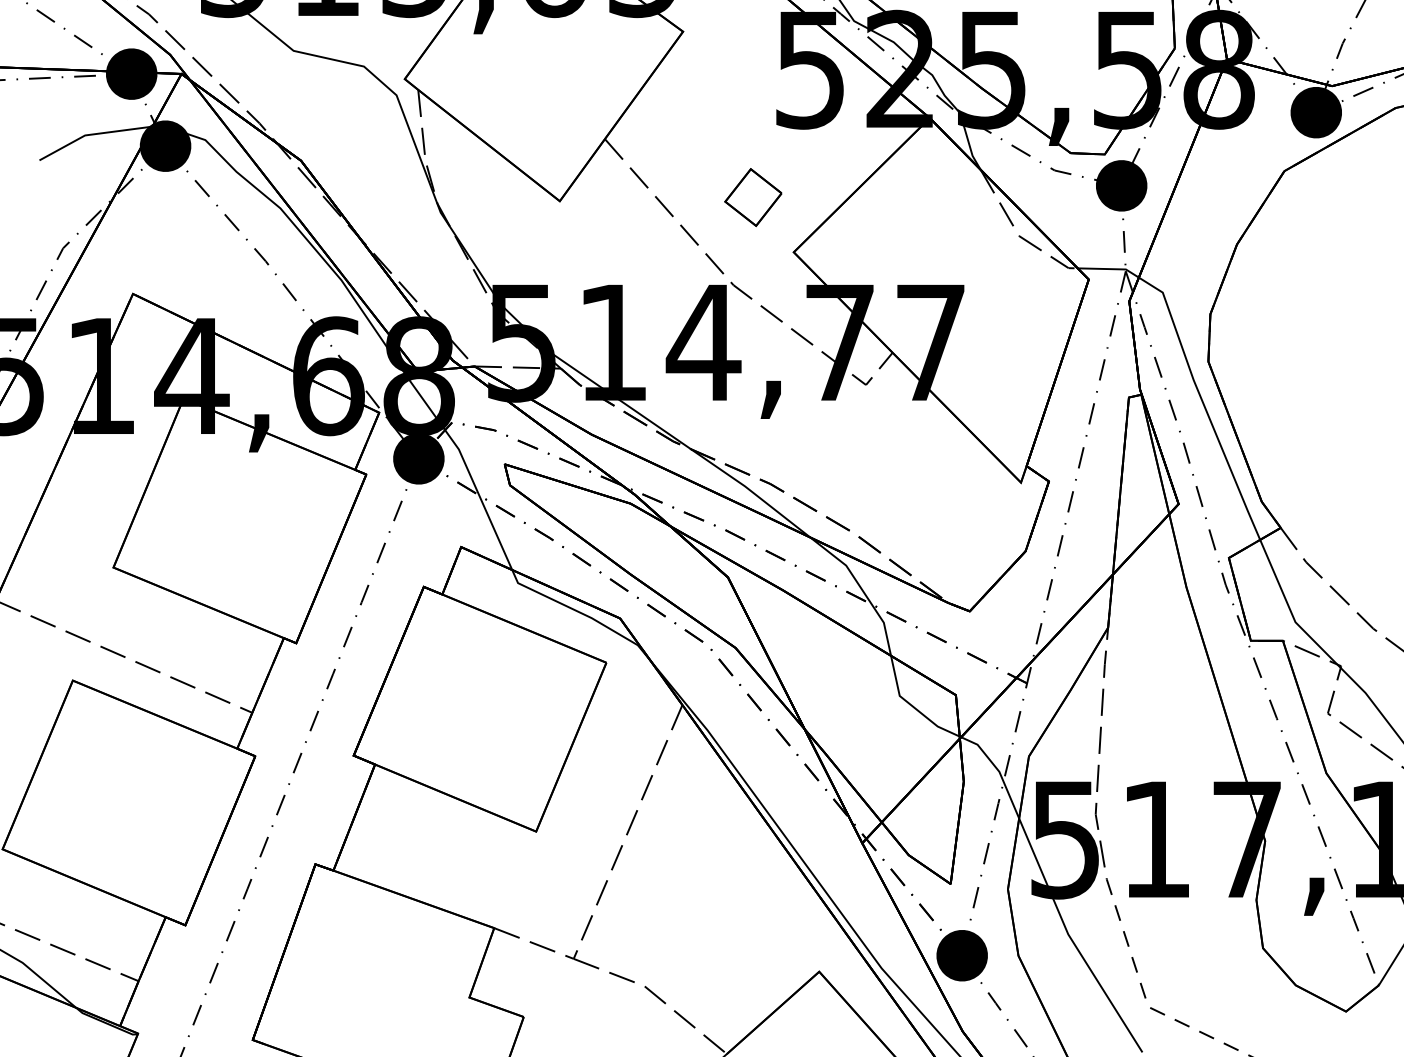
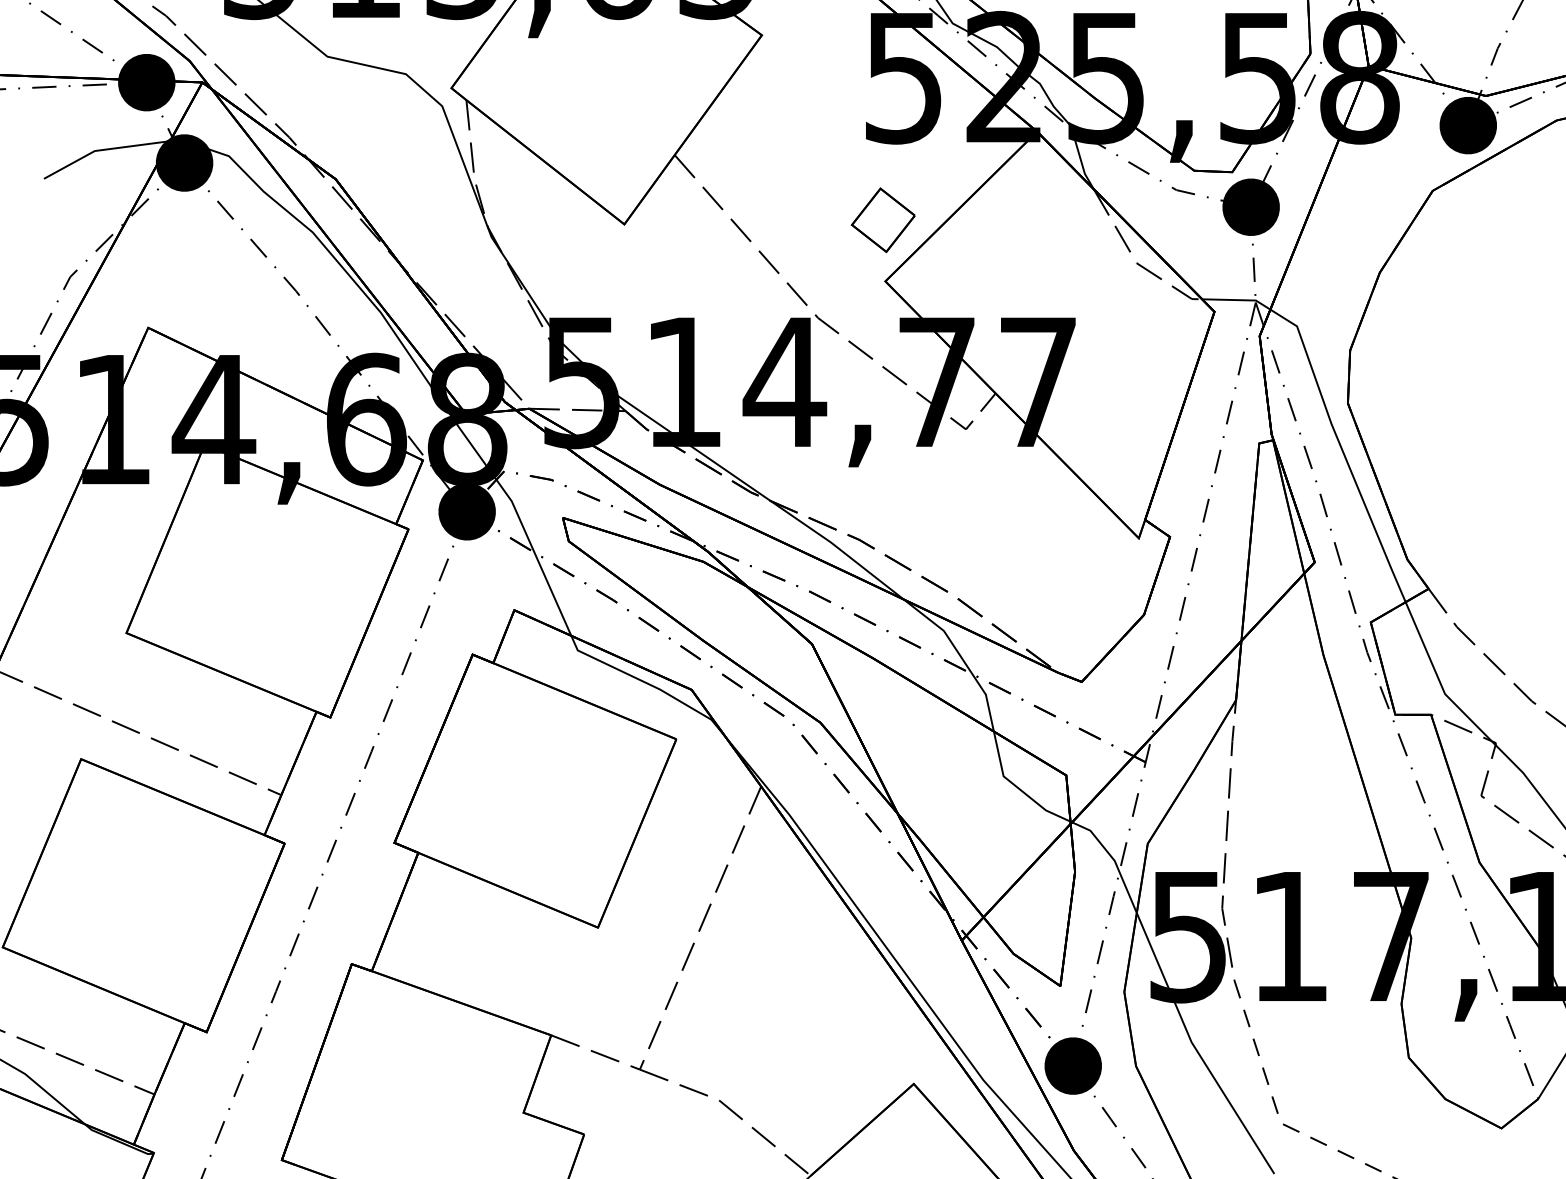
part: (752, 197) -> (882, 220), moved

